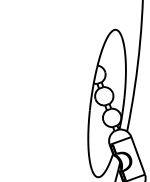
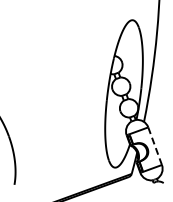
line: (137, 155) -> (154, 145), solid -> dashed

